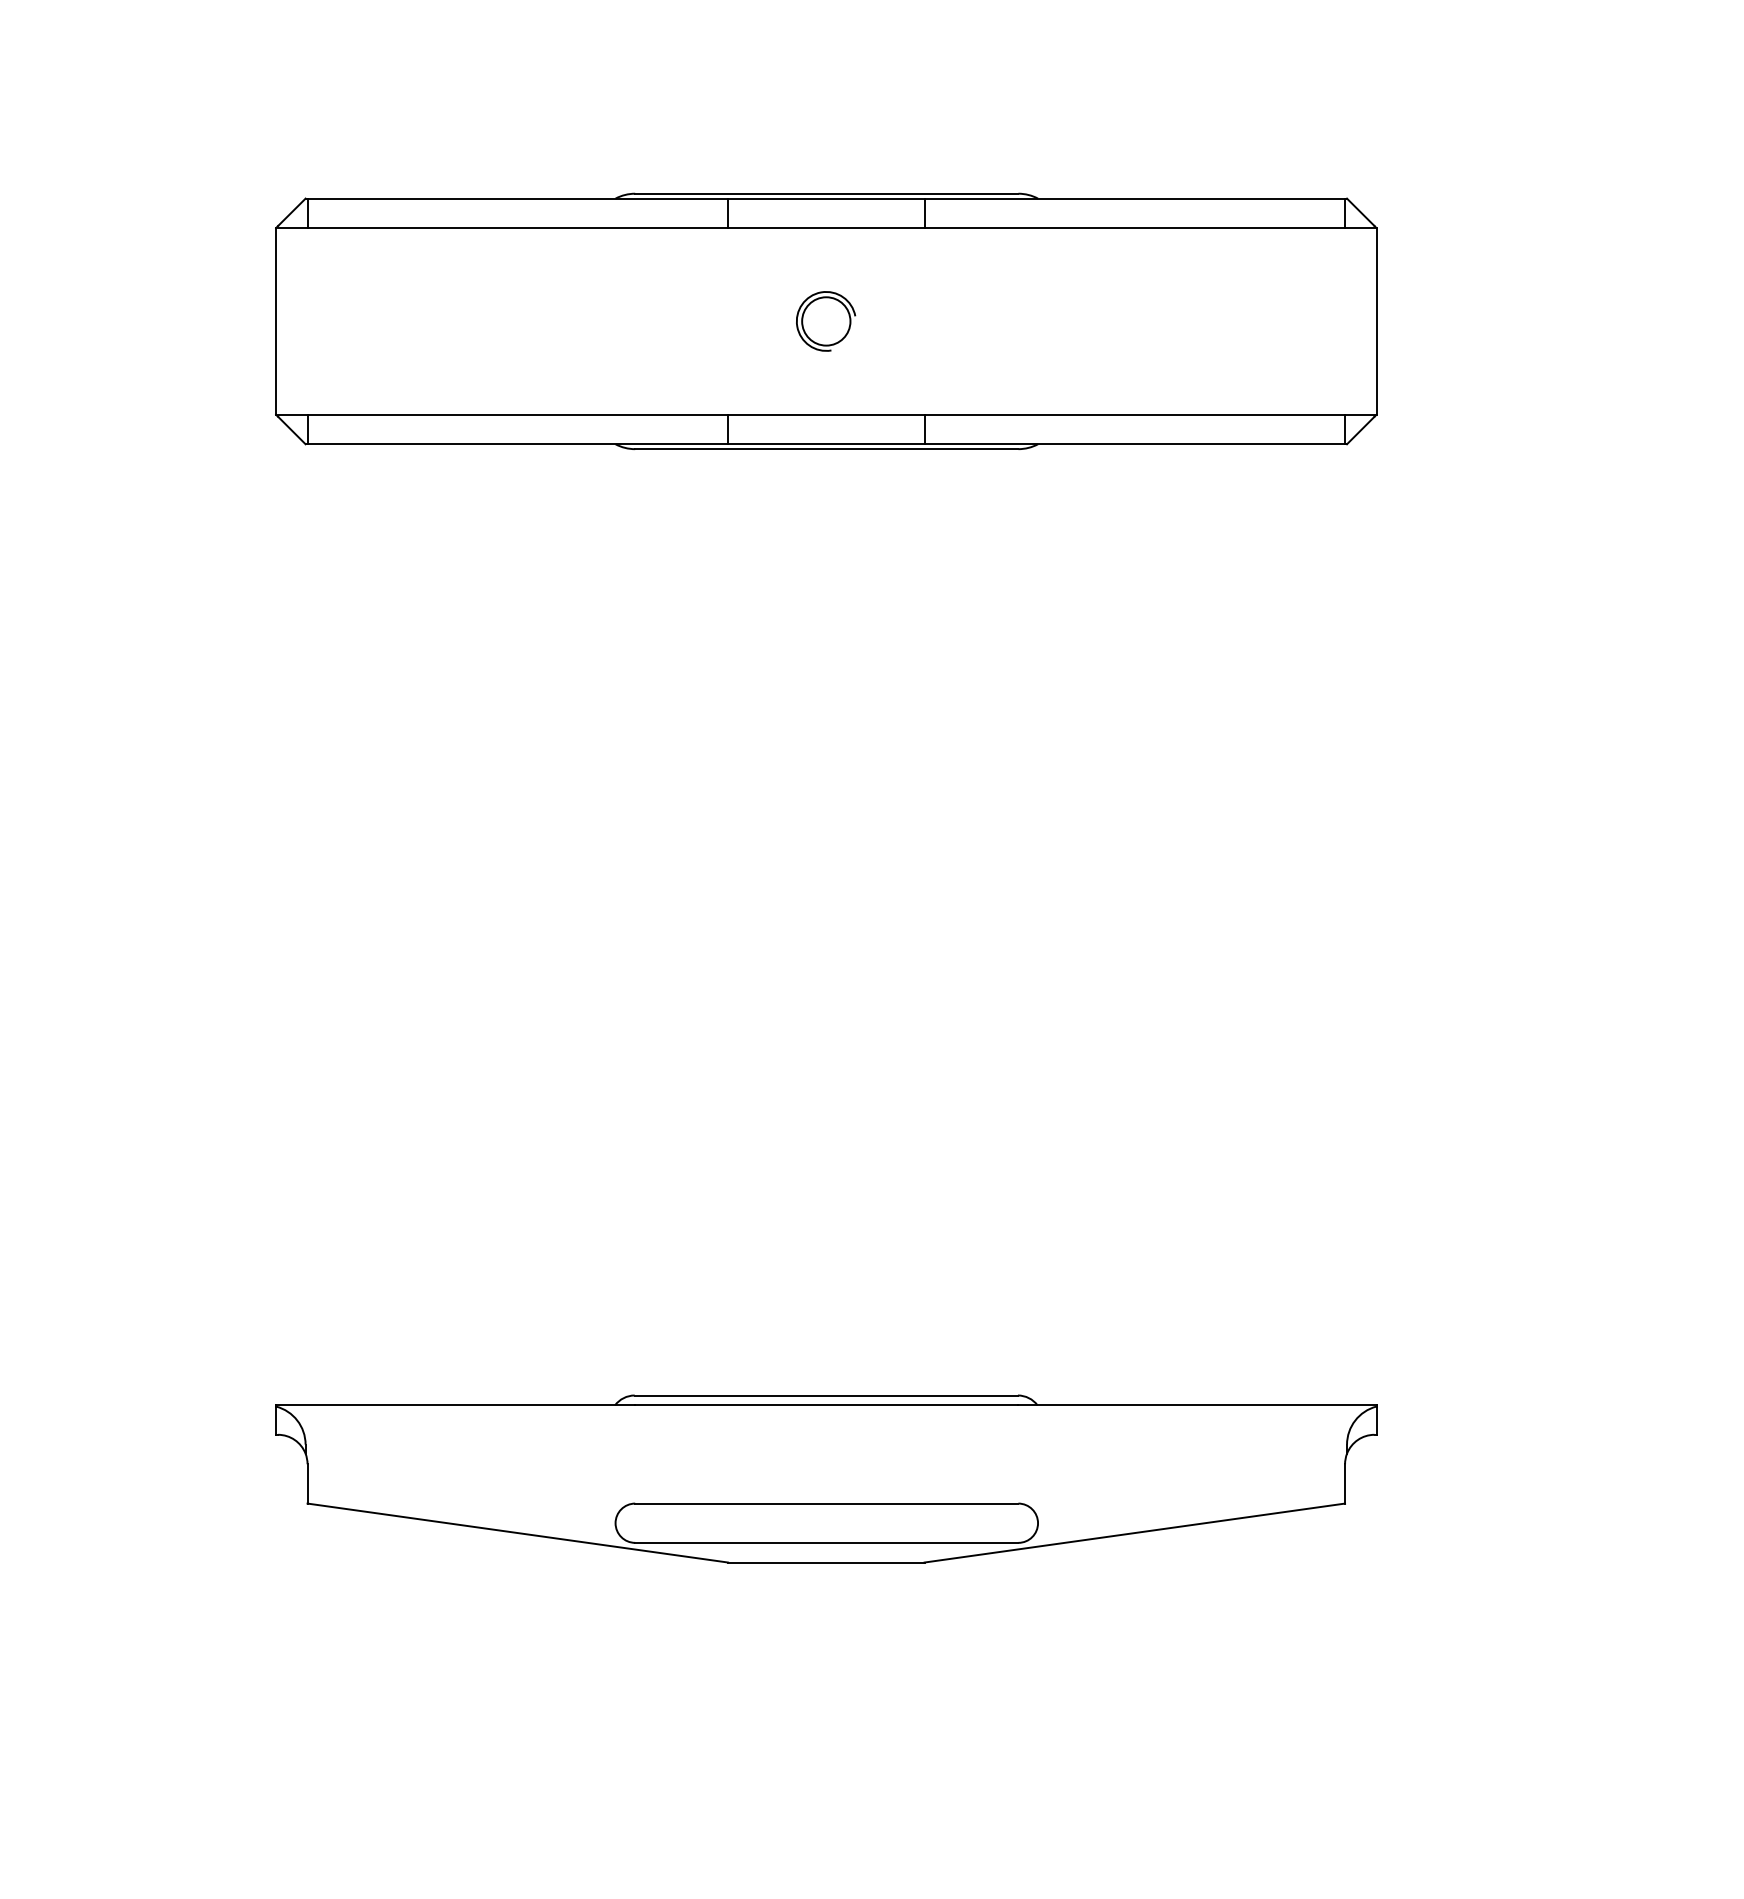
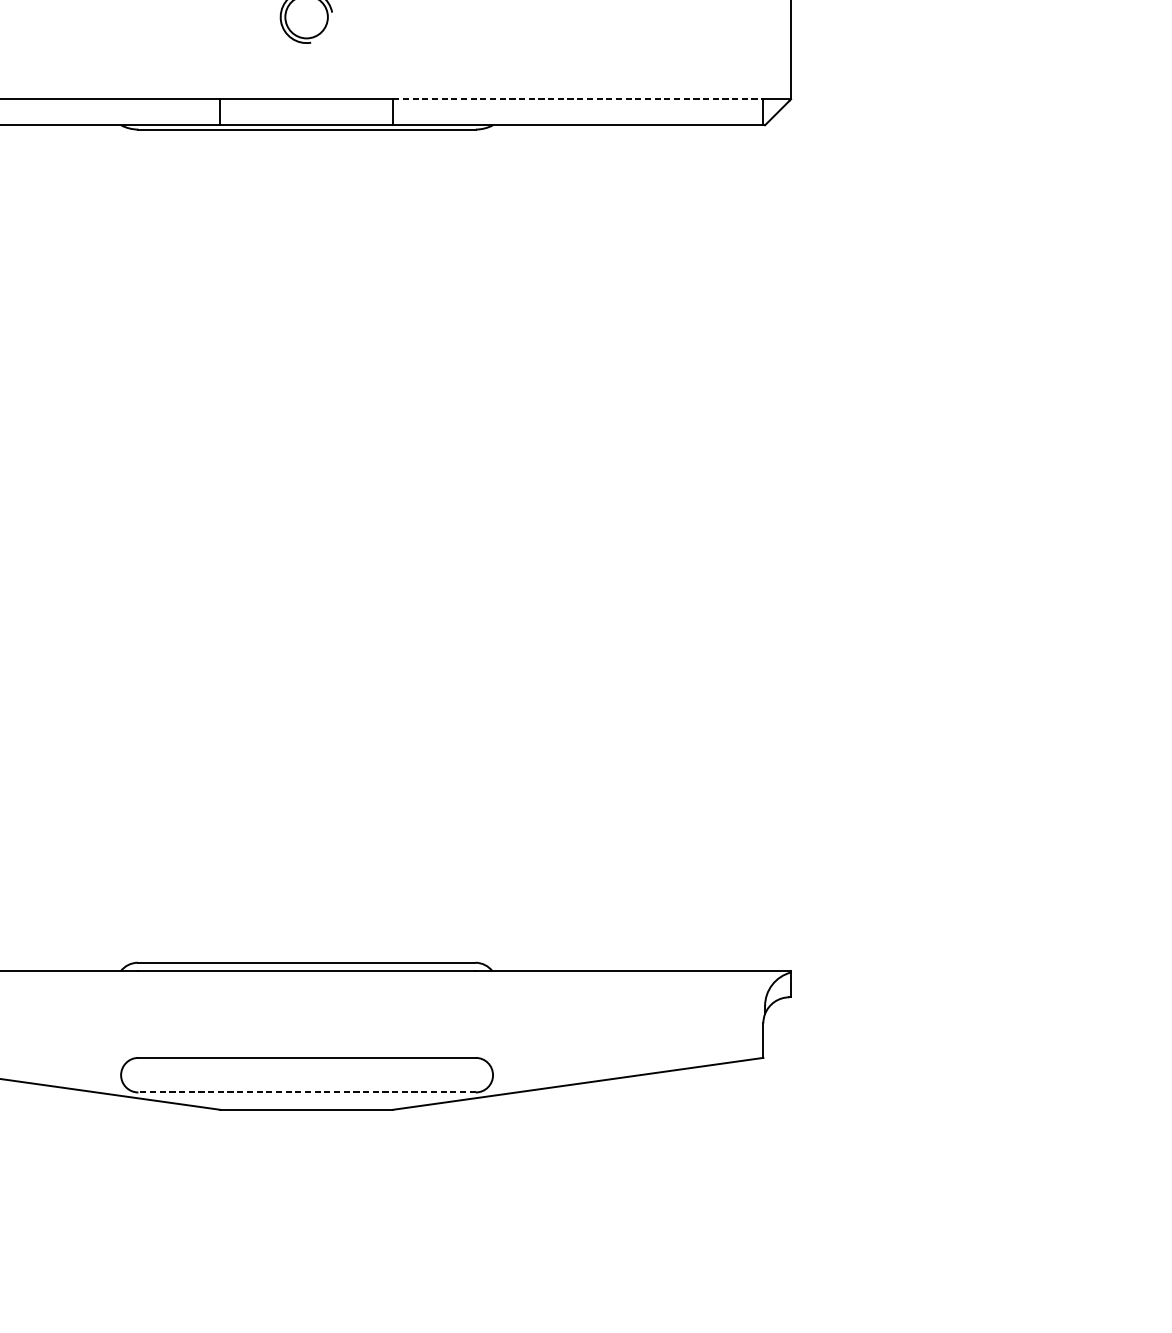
line: (1135, 414) -> (578, 99), solid -> dashed
line: (826, 1542) -> (306, 1092), solid -> dashed

